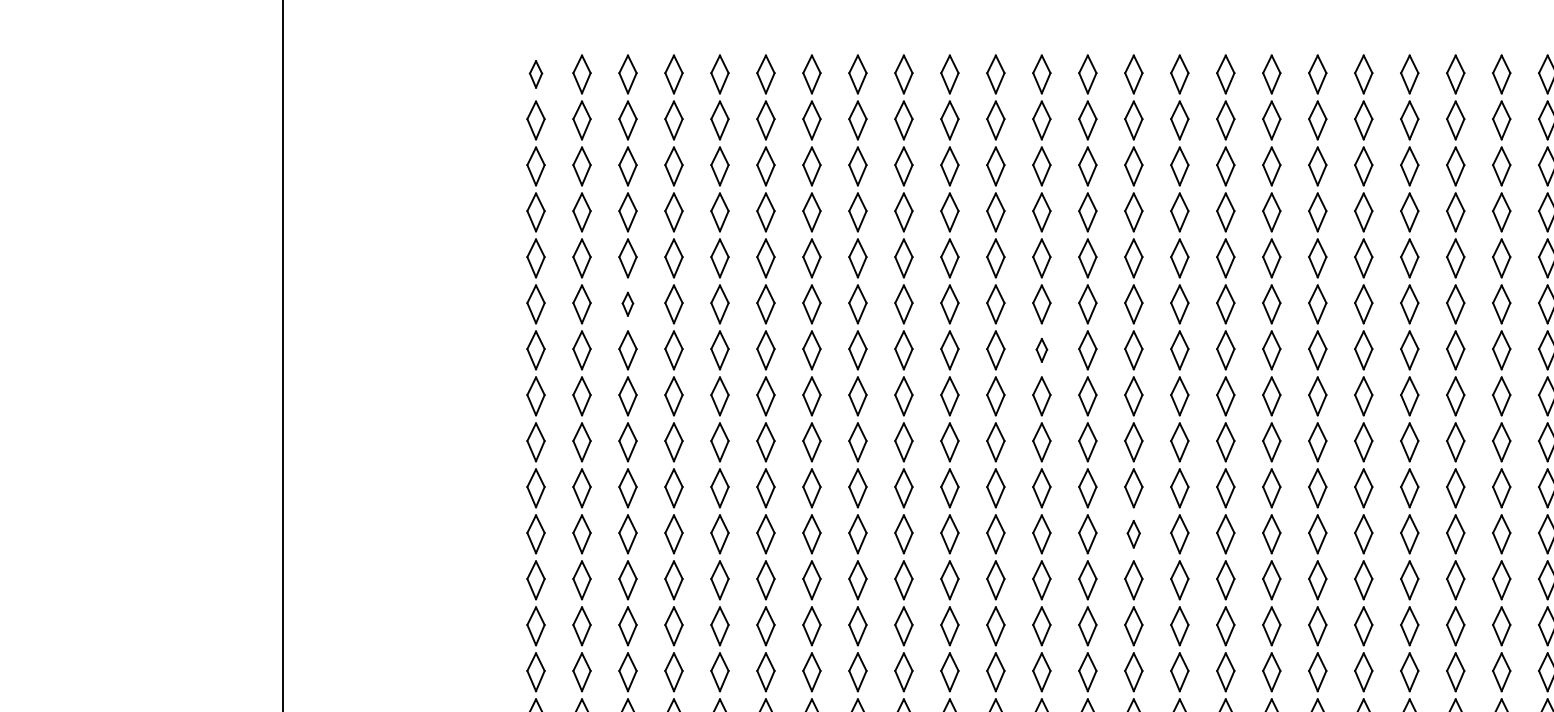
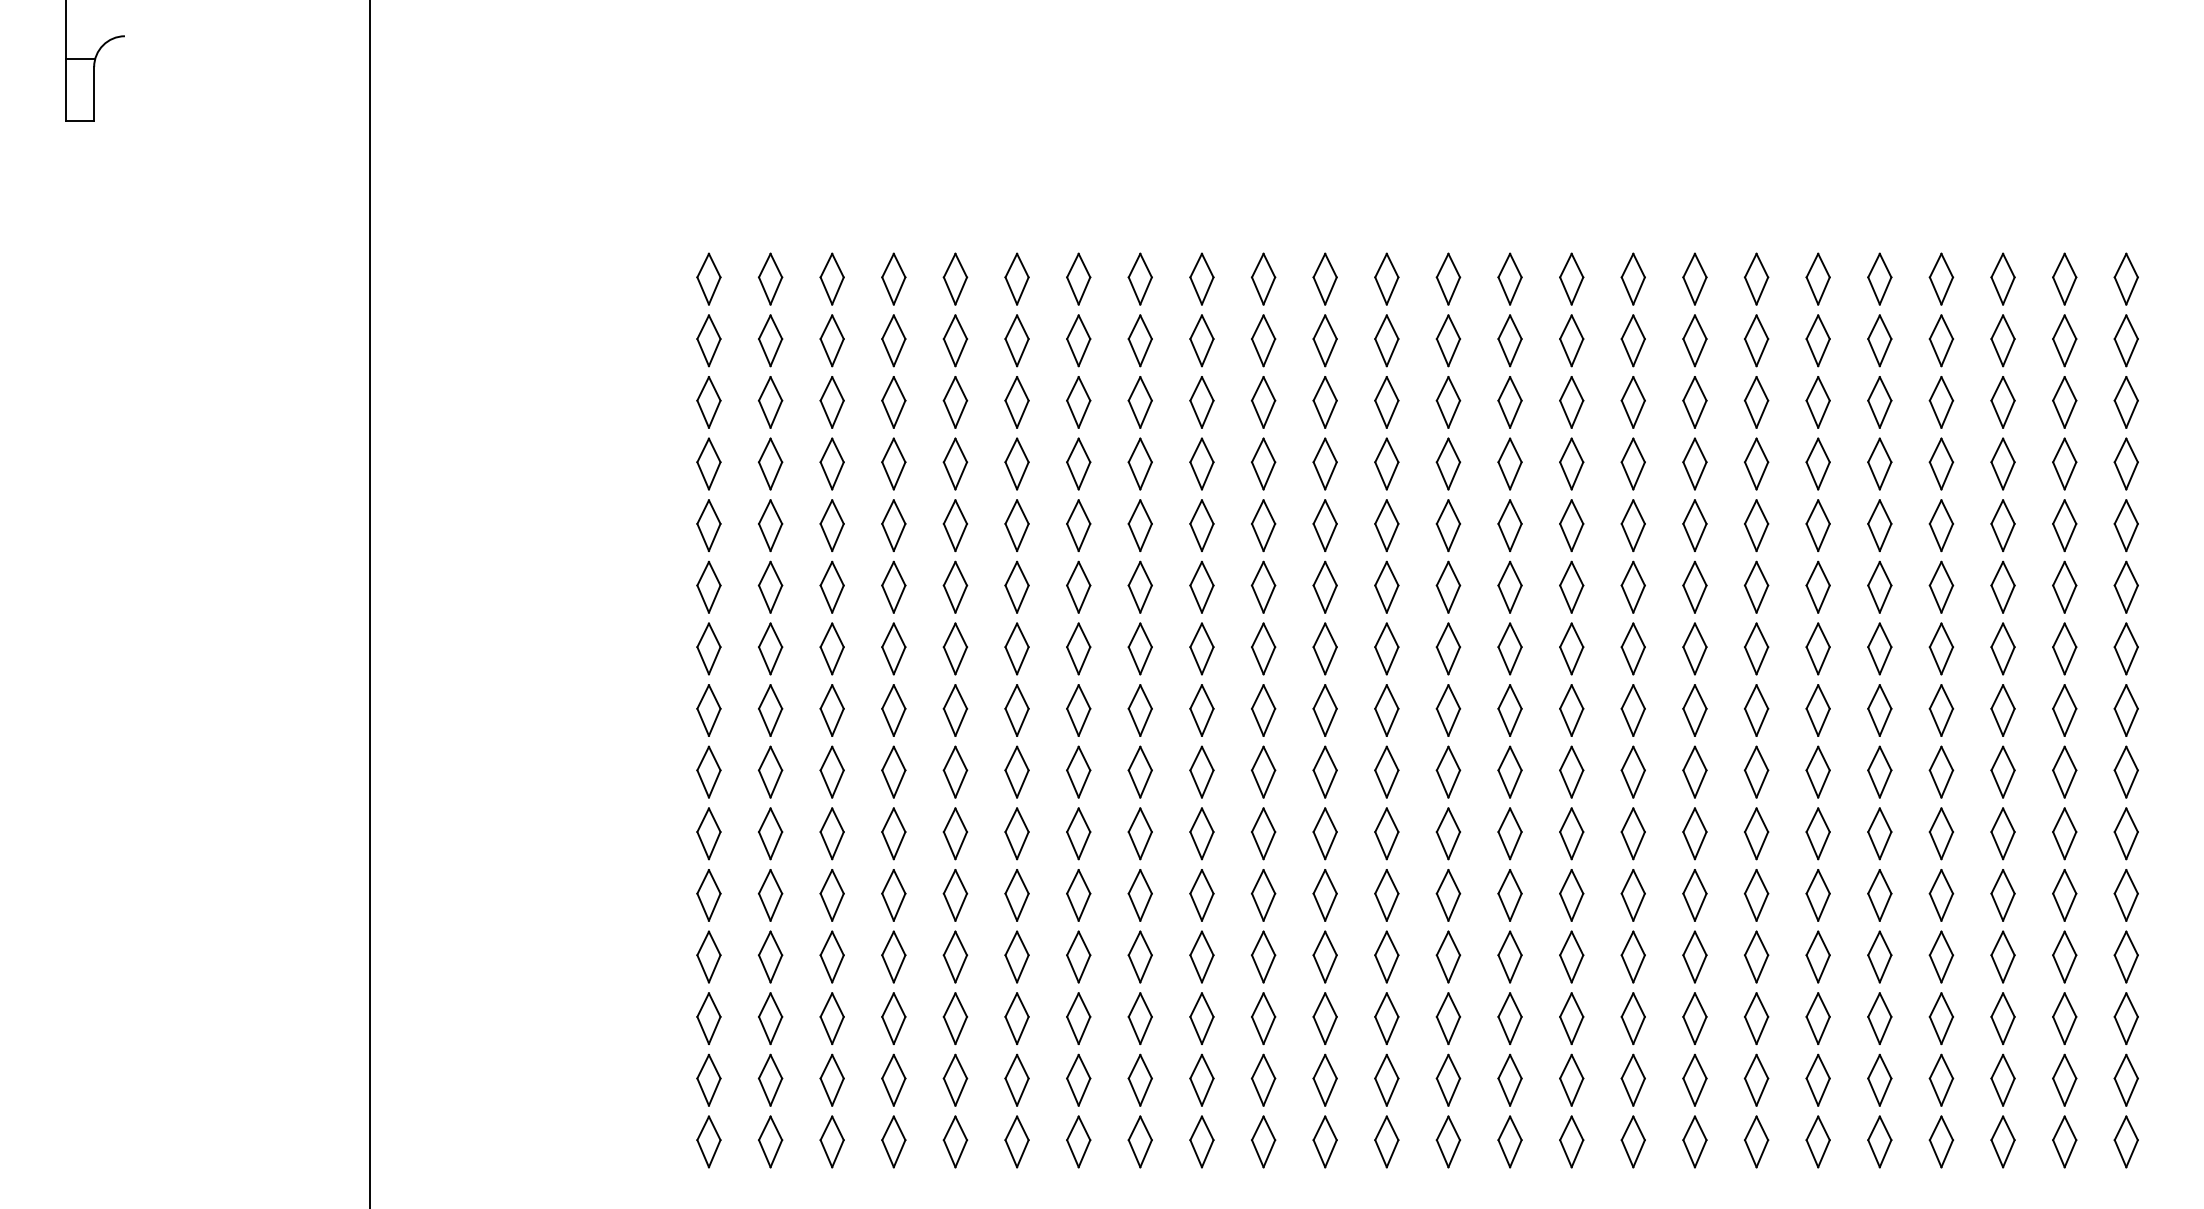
part: (535, 73) -> (708, 278), size x1.43
part: (627, 303) -> (831, 586), size x1.67
part: (1041, 350) -> (1386, 648), size x1.67
part: (1133, 534) -> (1509, 895), size x1.43

